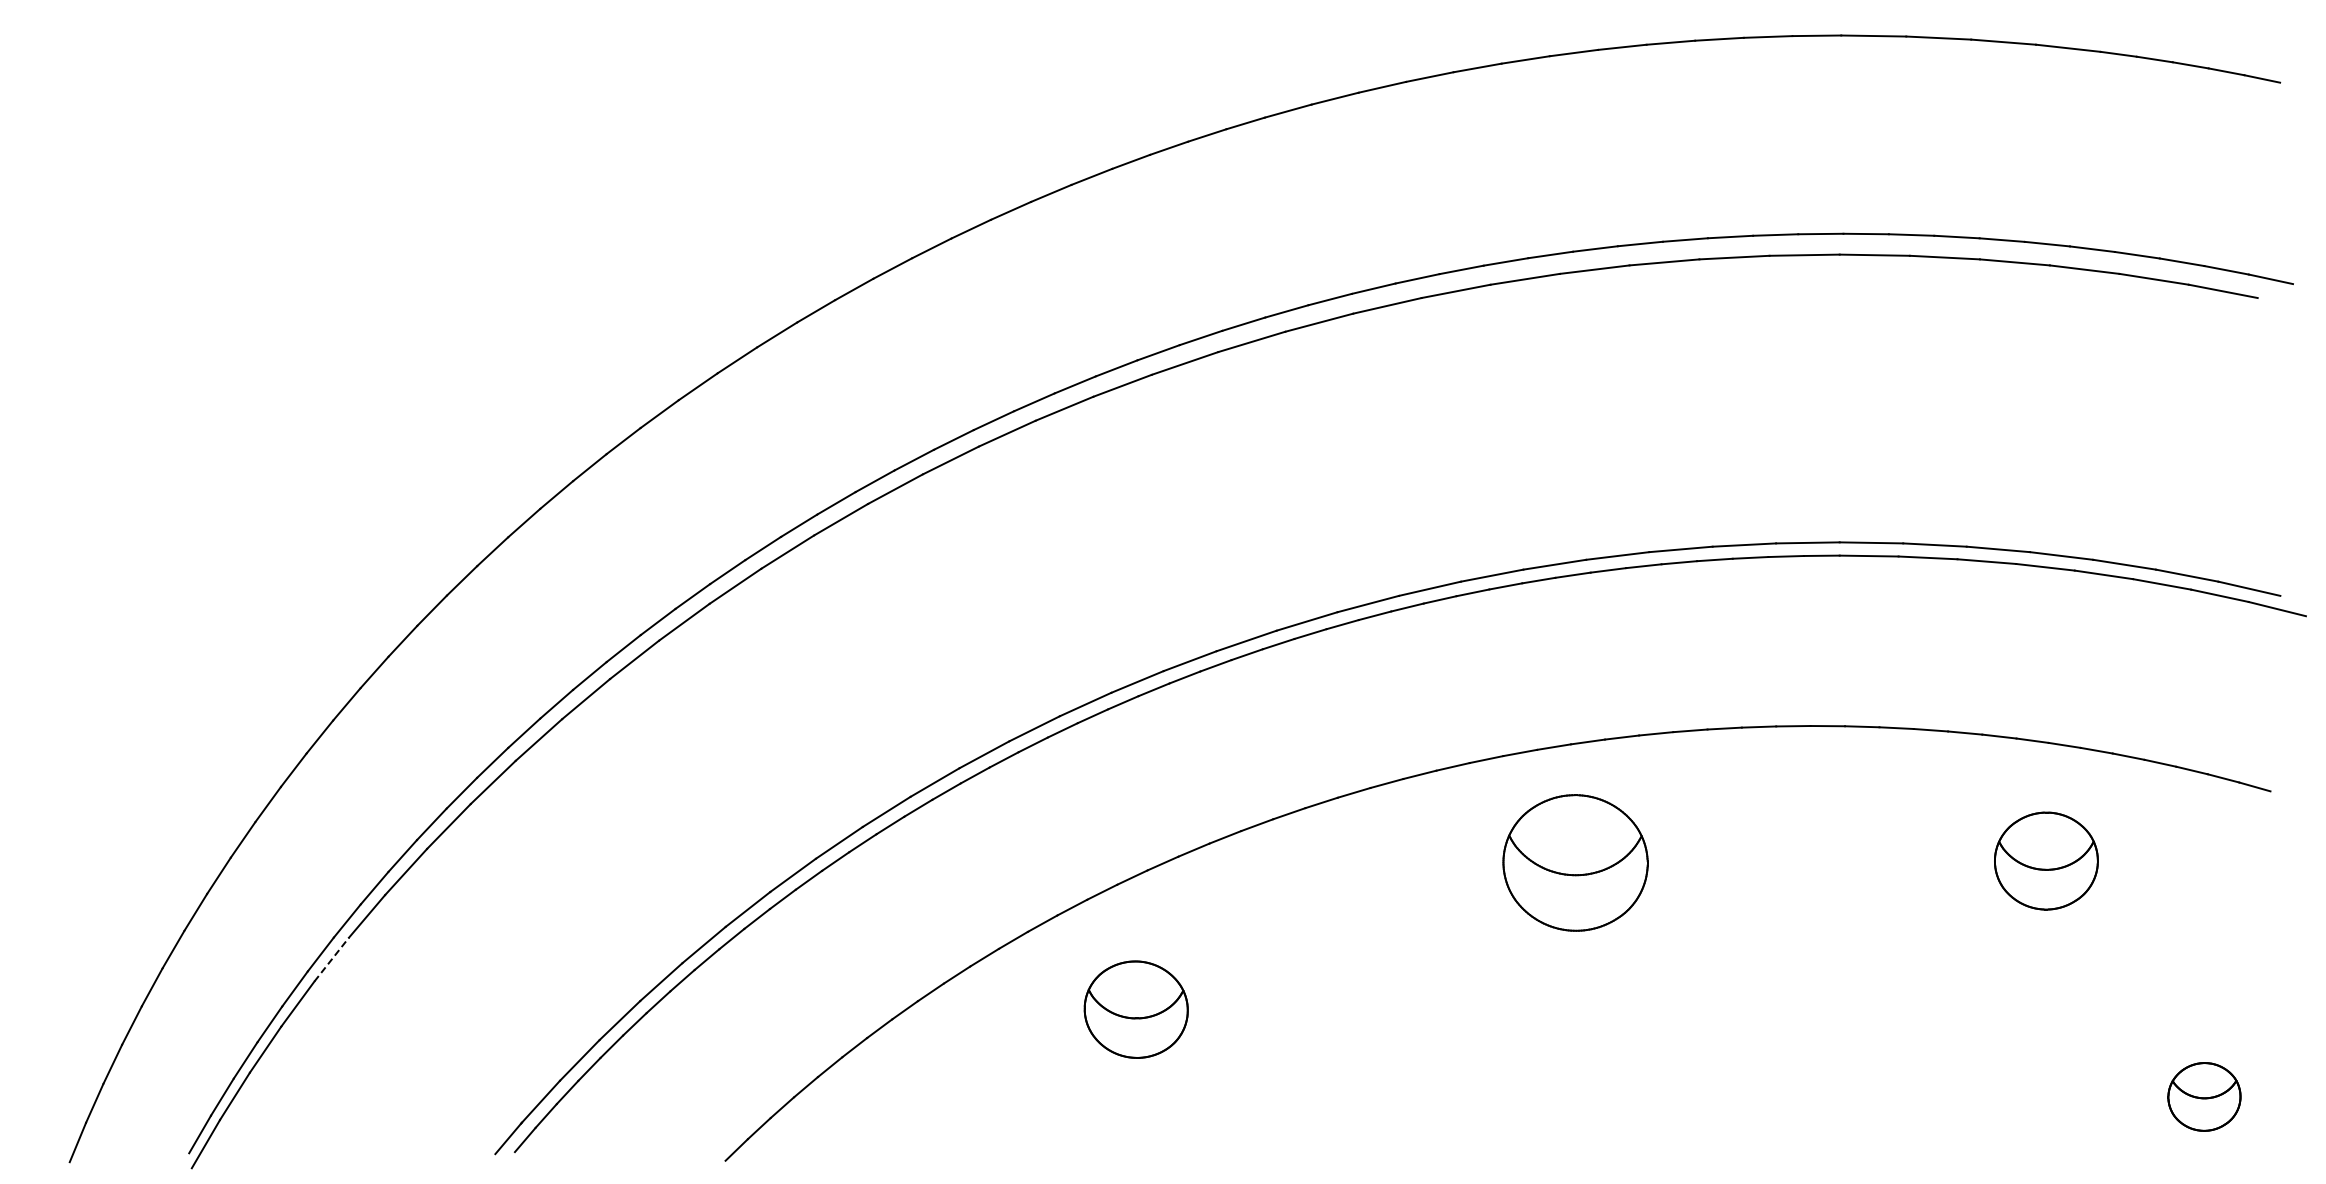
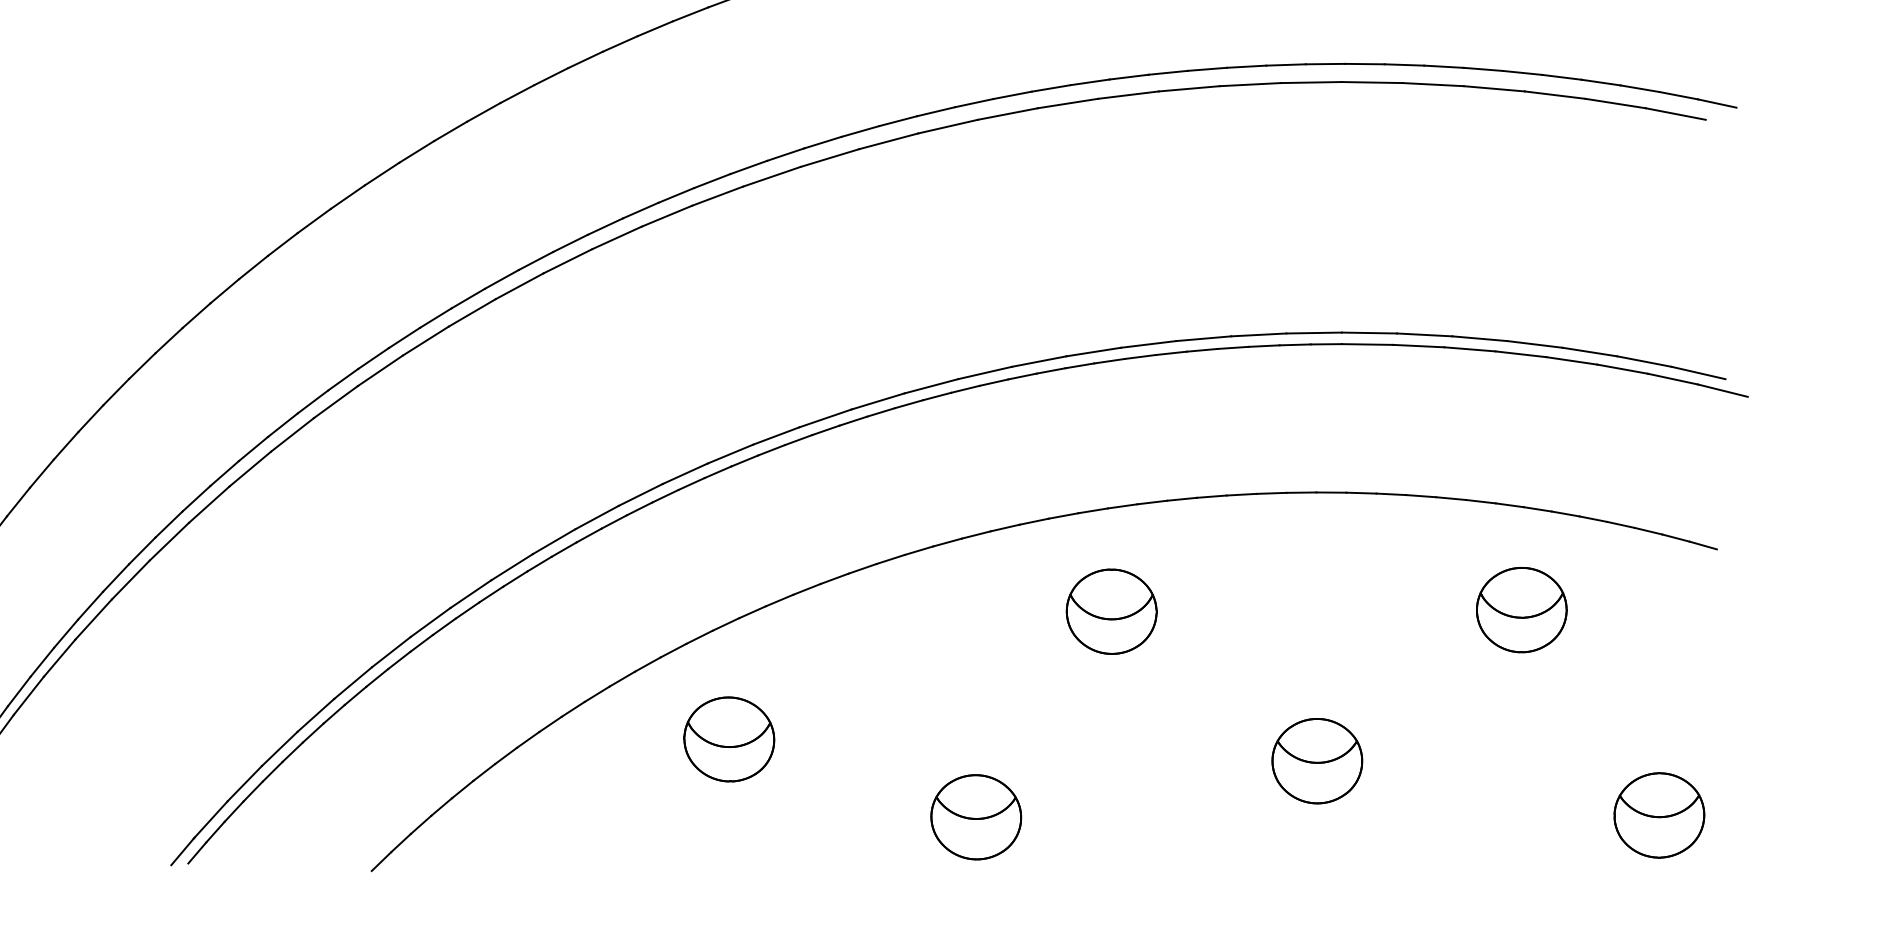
part: (1574, 862) -> (1110, 611), size x0.71
line: (331, 959) -> (28, 695), dashed -> solid
part: (1811, 1034) -> (1317, 761), added
part: (2204, 1096) -> (1659, 815), size x1.43
part: (1419, 1098) -> (975, 816), added

